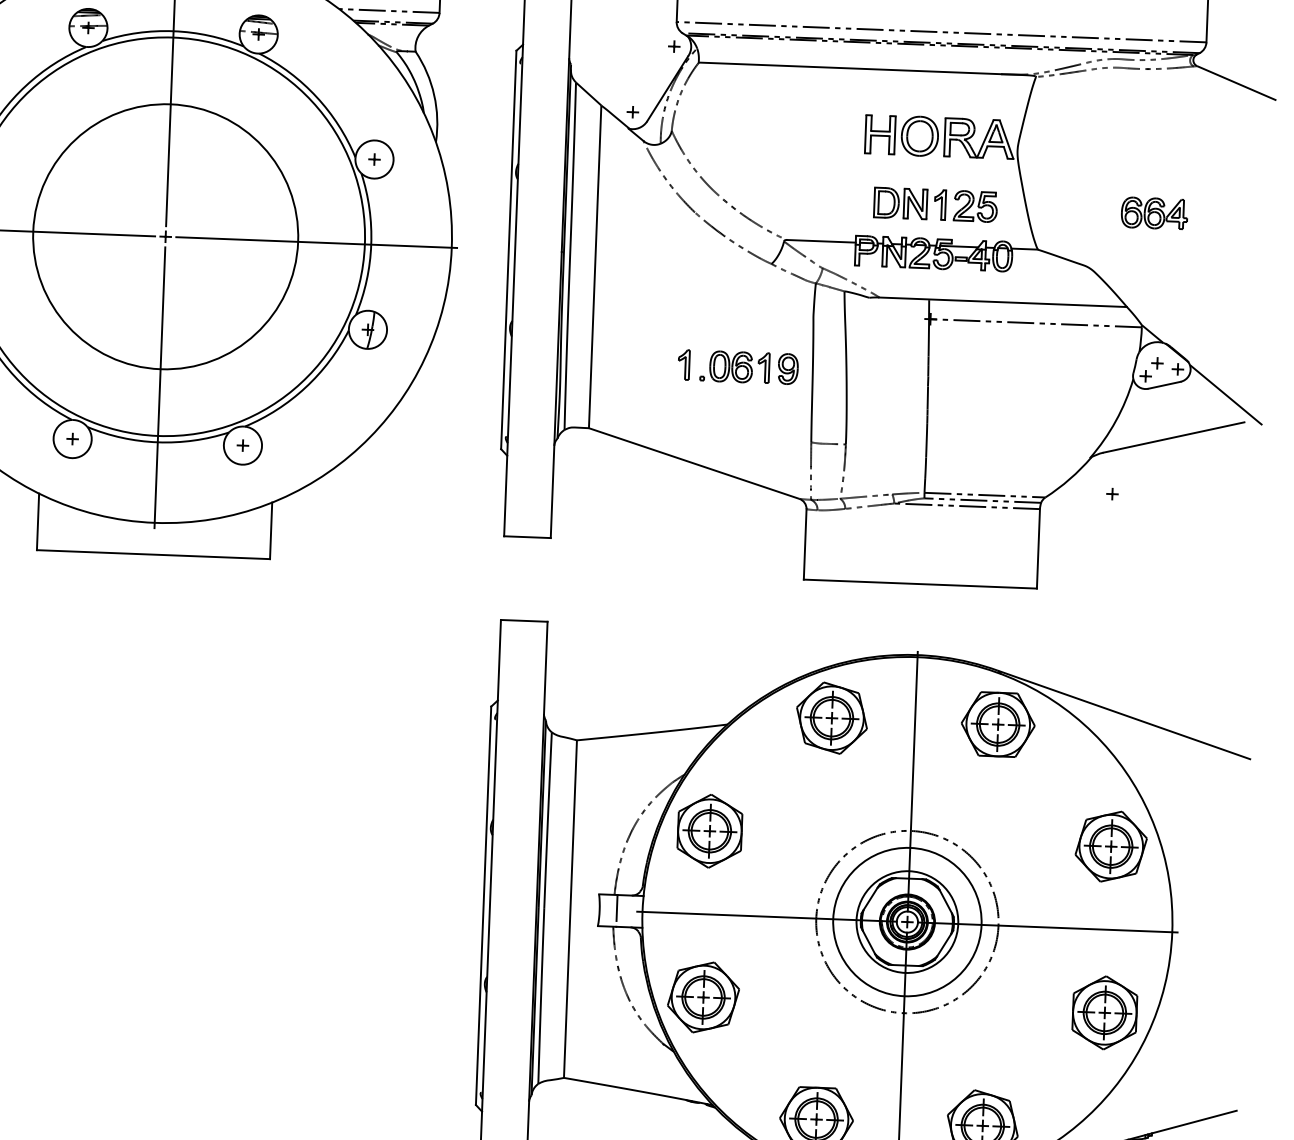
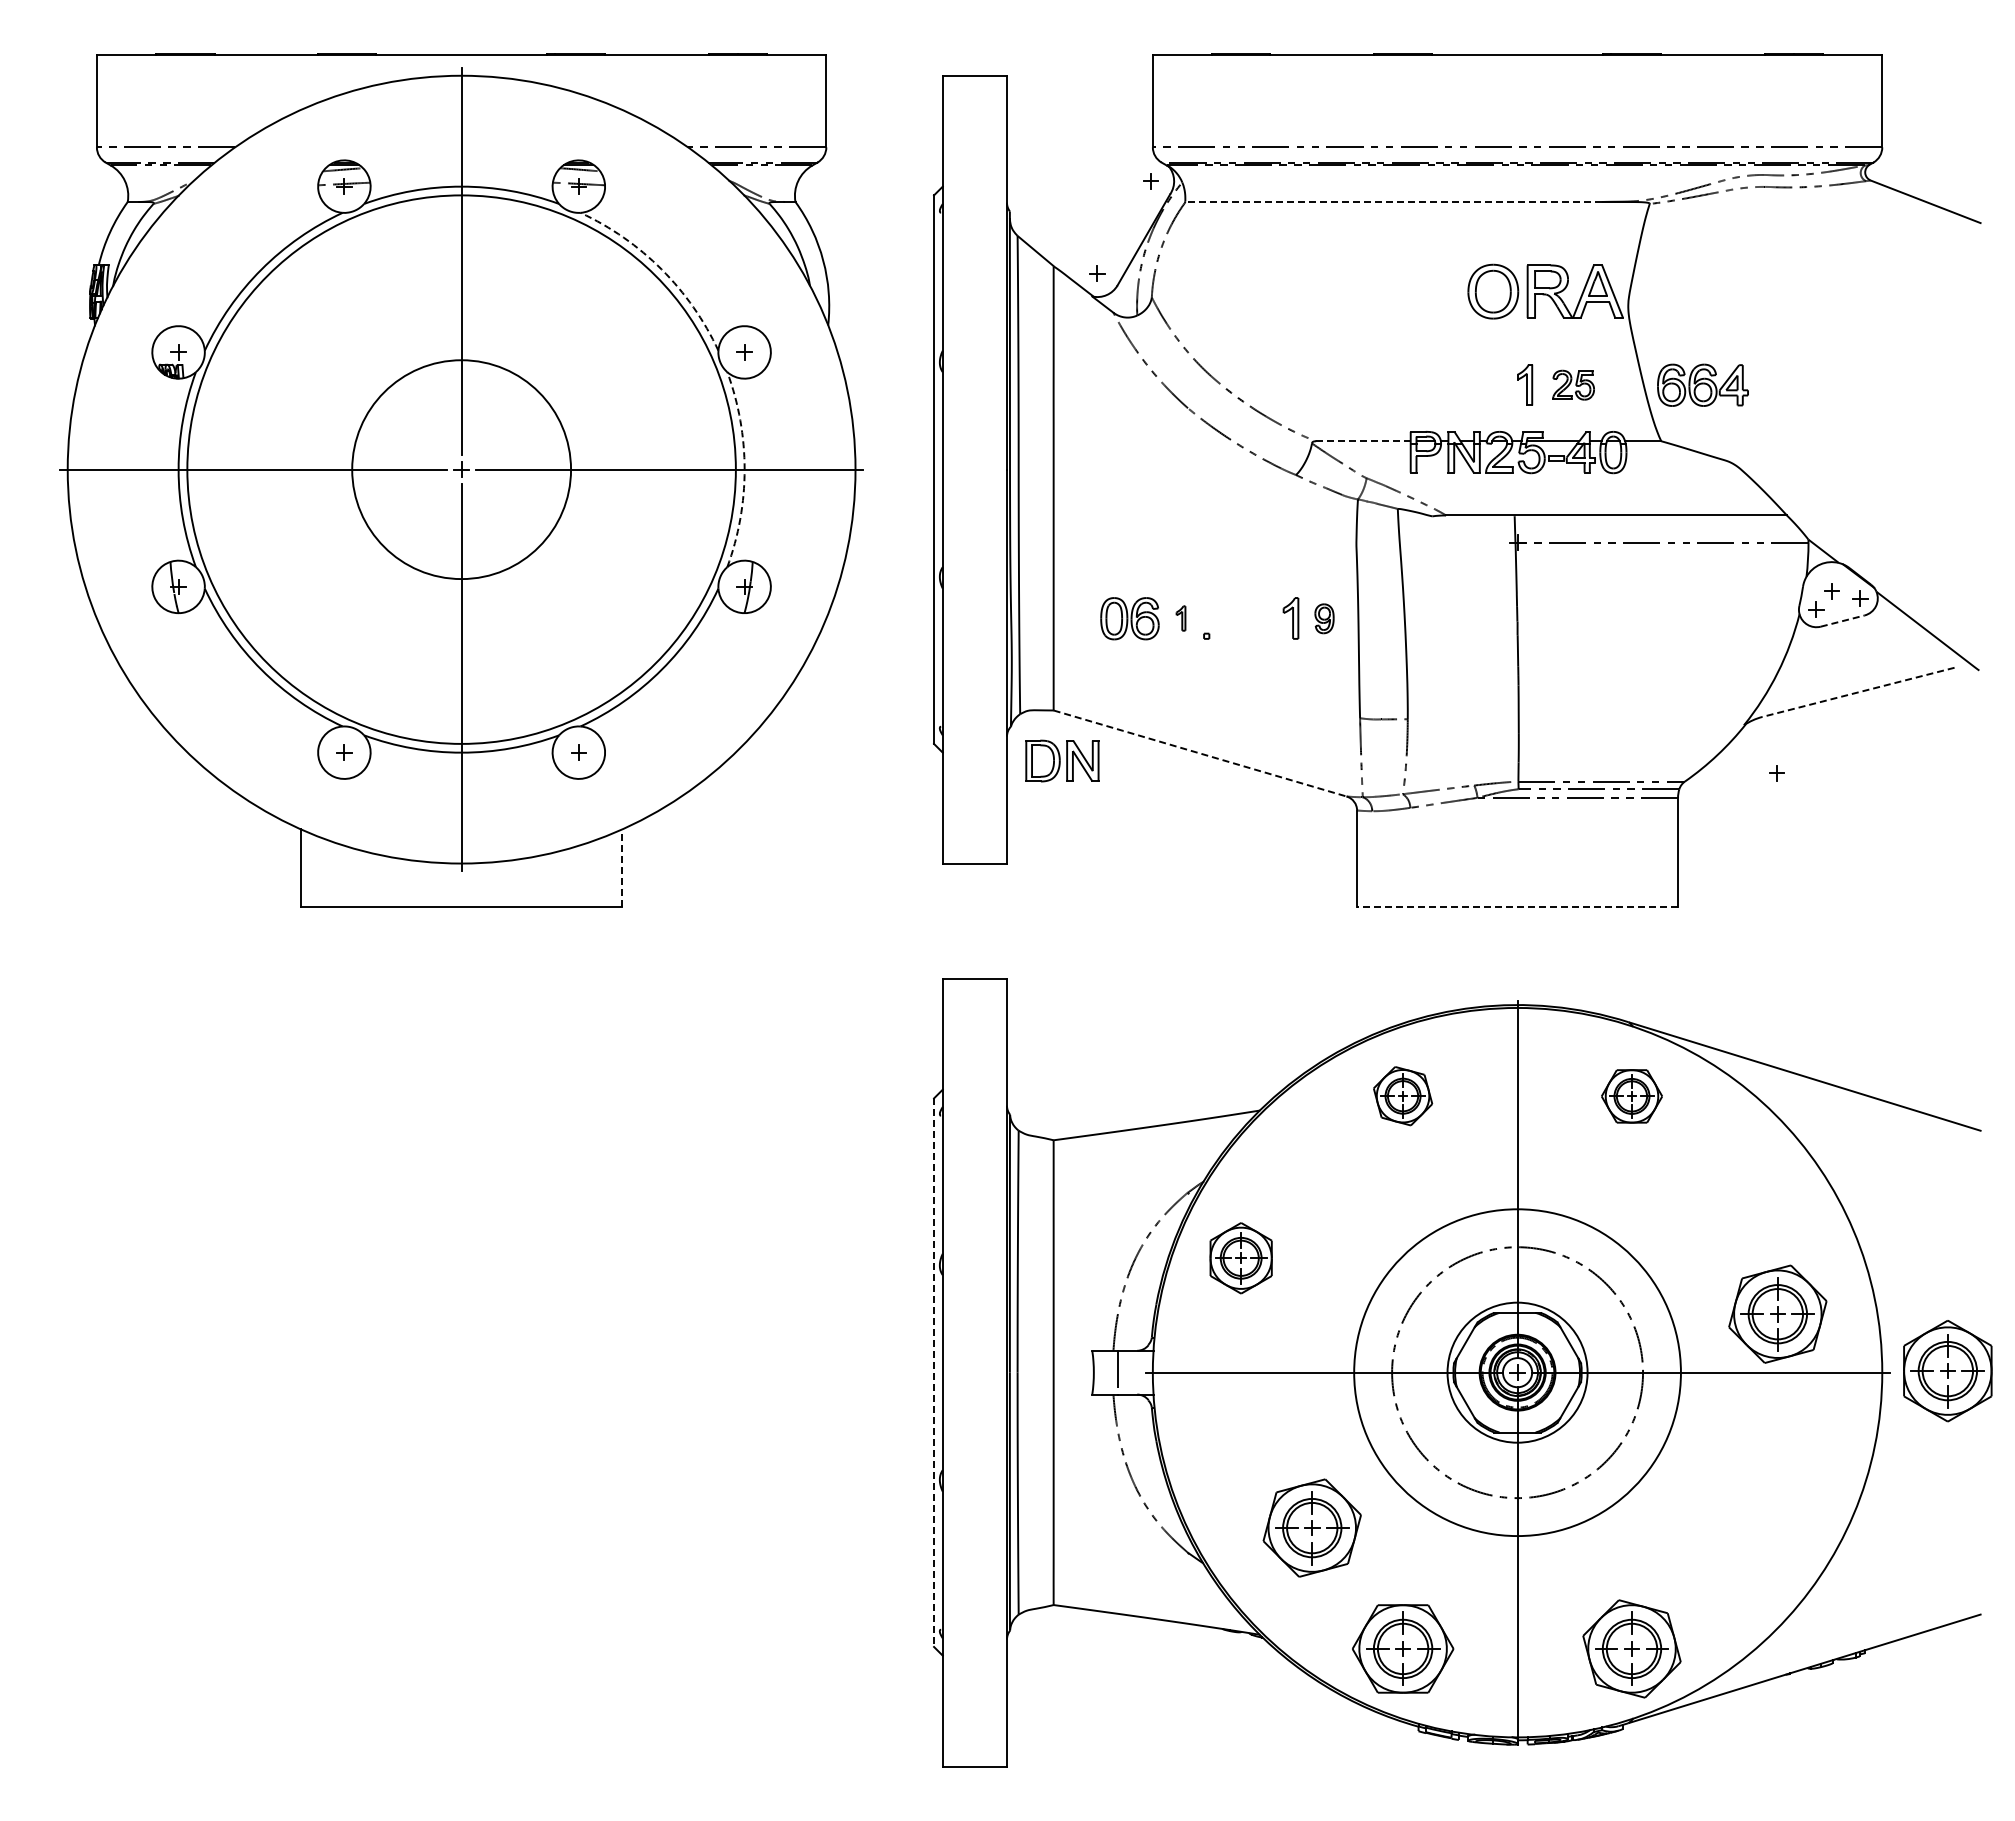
line: (849, 68) -> (1393, 201), solid -> dashed
arc: (316, 96) -> (661, 269), solid -> dashed
part: (880, 134) -> (1438, 291), removed
part: (900, 203) -> (1062, 760), moved
part: (975, 205) -> (1573, 384), size x0.7
part: (1154, 212) -> (1702, 384), moved
circle: (165, 236) -> (461, 469), size x0.6
line: (821, 241) -> (1363, 441), solid -> dashed
arc: (371, 244) -> (744, 469), solid -> dashed
part: (683, 364) -> (1180, 618), size x0.6
part: (730, 366) -> (1129, 618), moved
part: (788, 368) -> (1324, 618), size x0.7
line: (1164, 385) -> (1842, 621), solid -> dashed
line: (1173, 437) -> (1858, 692), solid -> dashed
line: (693, 463) -> (1199, 753), solid -> dashed
line: (271, 530) -> (622, 868), solid -> dashed
line: (920, 584) -> (1517, 907), solid -> dashed
part: (831, 717) -> (1402, 1095), size x0.6
part: (997, 724) -> (1631, 1096), size x0.6
part: (709, 831) -> (1240, 1258), size x0.7
part: (1111, 846) -> (1777, 1313), moved
line: (483, 906) -> (934, 1373), solid -> dashed
circle: (907, 921) -> (1517, 1372), size x1.6
part: (703, 997) -> (1311, 1527), moved
part: (1104, 1013) -> (1947, 1371), moved

